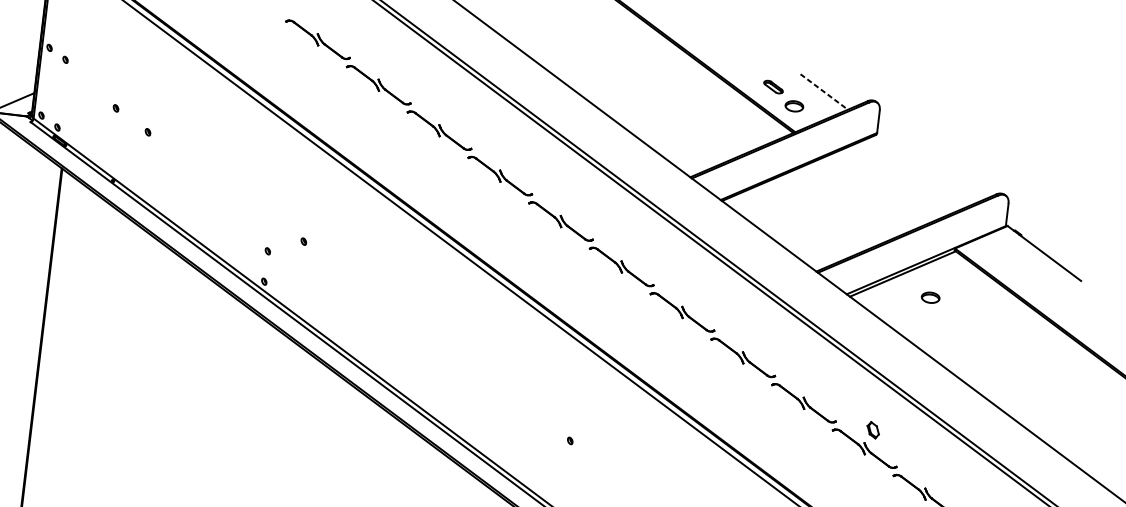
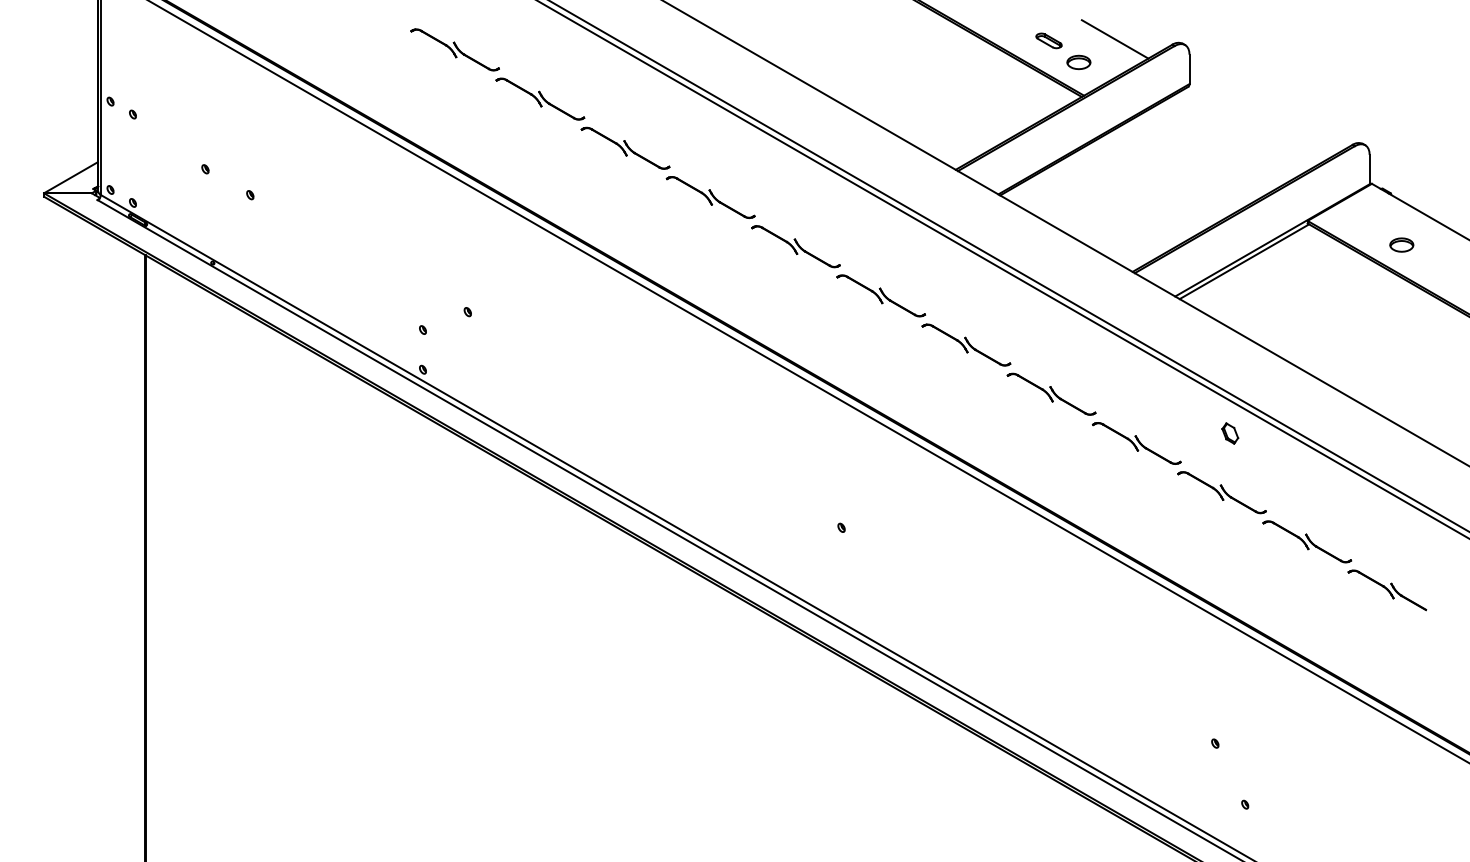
line: (824, 92) -> (1115, 39), dashed -> solid
part: (930, 297) -> (1401, 244), moved
part: (873, 430) -> (1230, 433), moved

